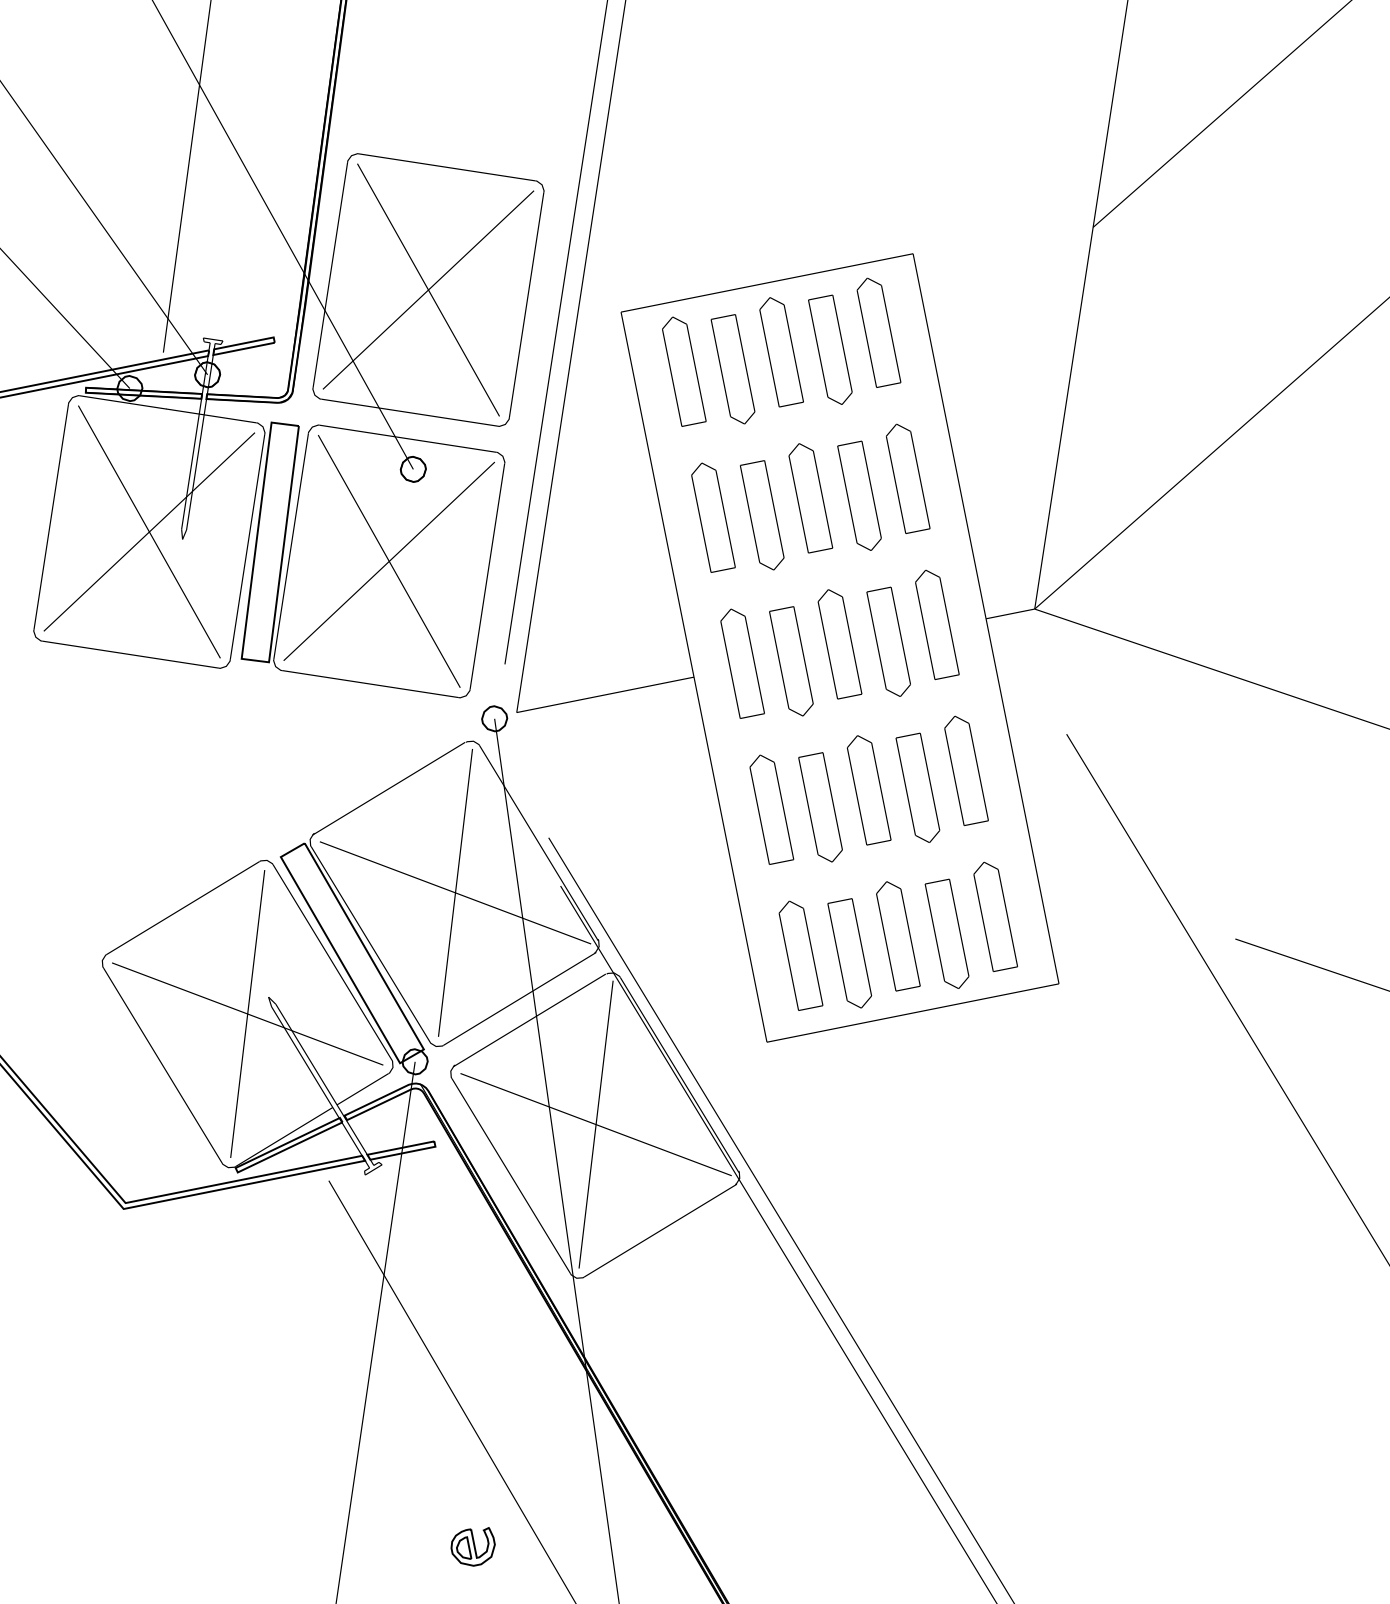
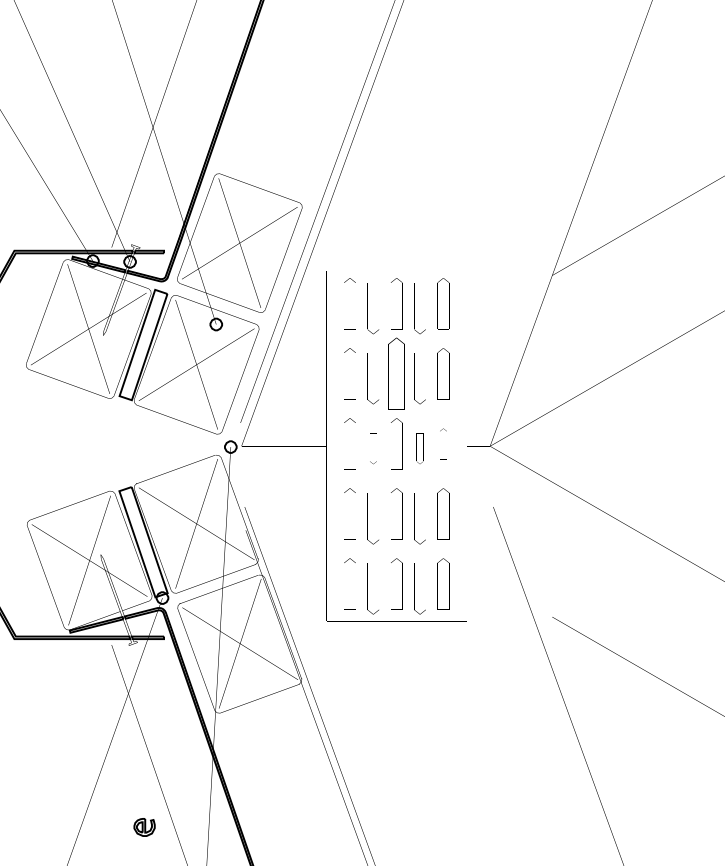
part: (809, 496) -> (396, 373), size x1.4
part: (936, 622) -> (443, 443), size x0.6
part: (888, 643) -> (419, 448), size x0.6
part: (792, 662) -> (373, 448), size x0.6

